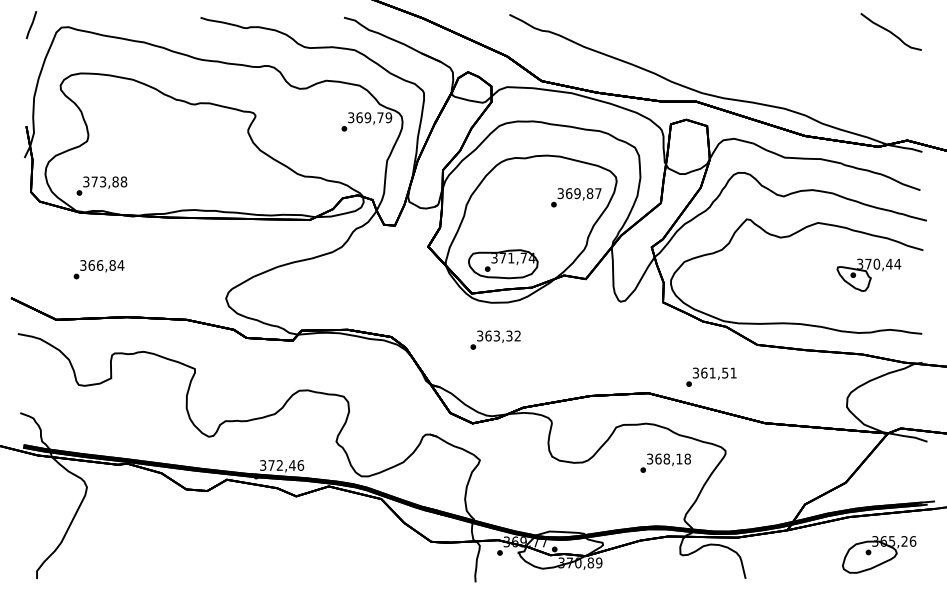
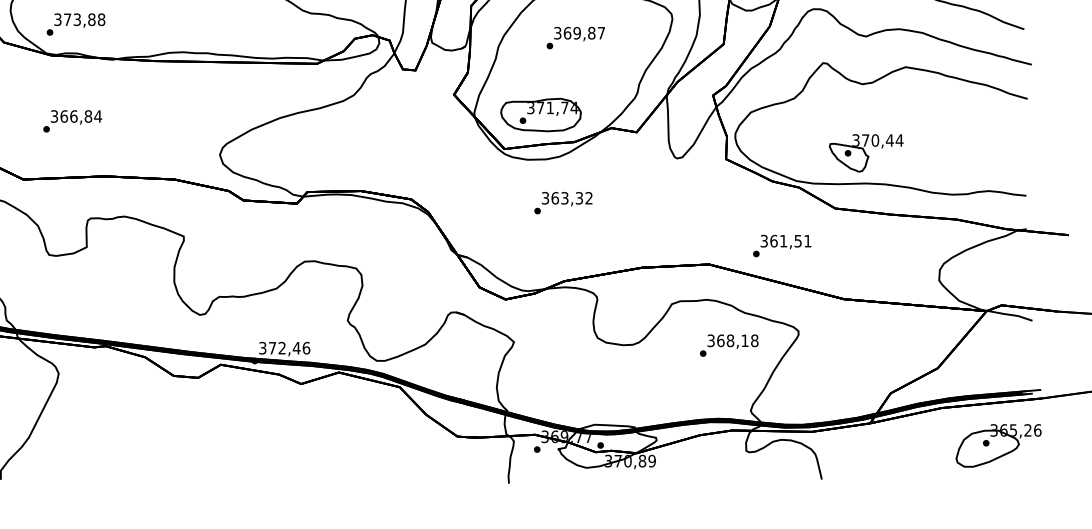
text: (576, 197) -> (576, 37), moved
part: (868, 274) -> (865, 152), moved
text: (495, 339) -> (563, 202), moved
part: (879, 554) -> (998, 445), moved

